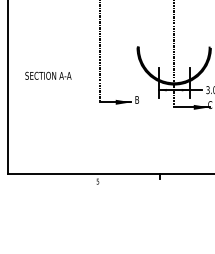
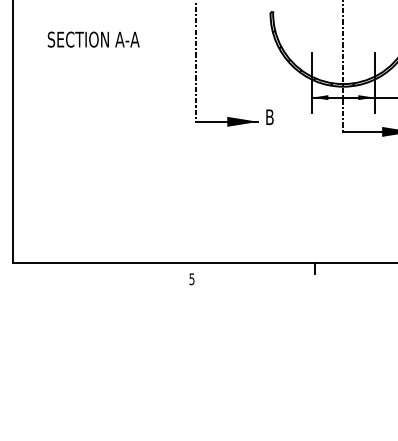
text: (48, 75) -> (93, 38), moved

